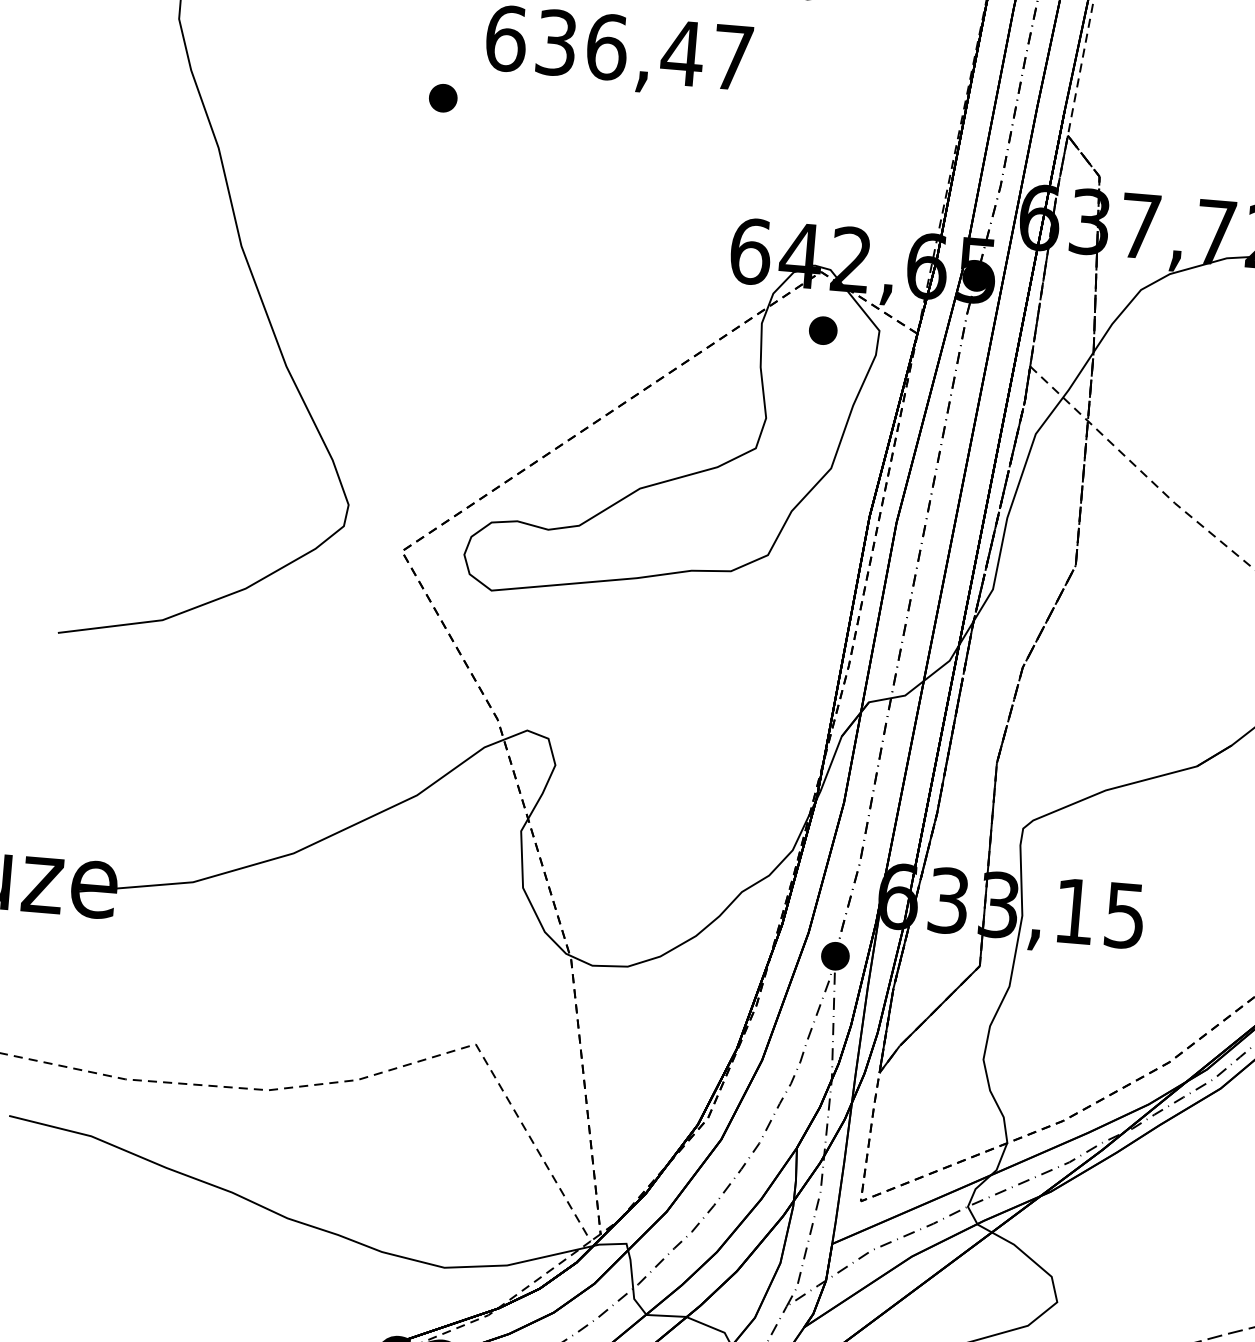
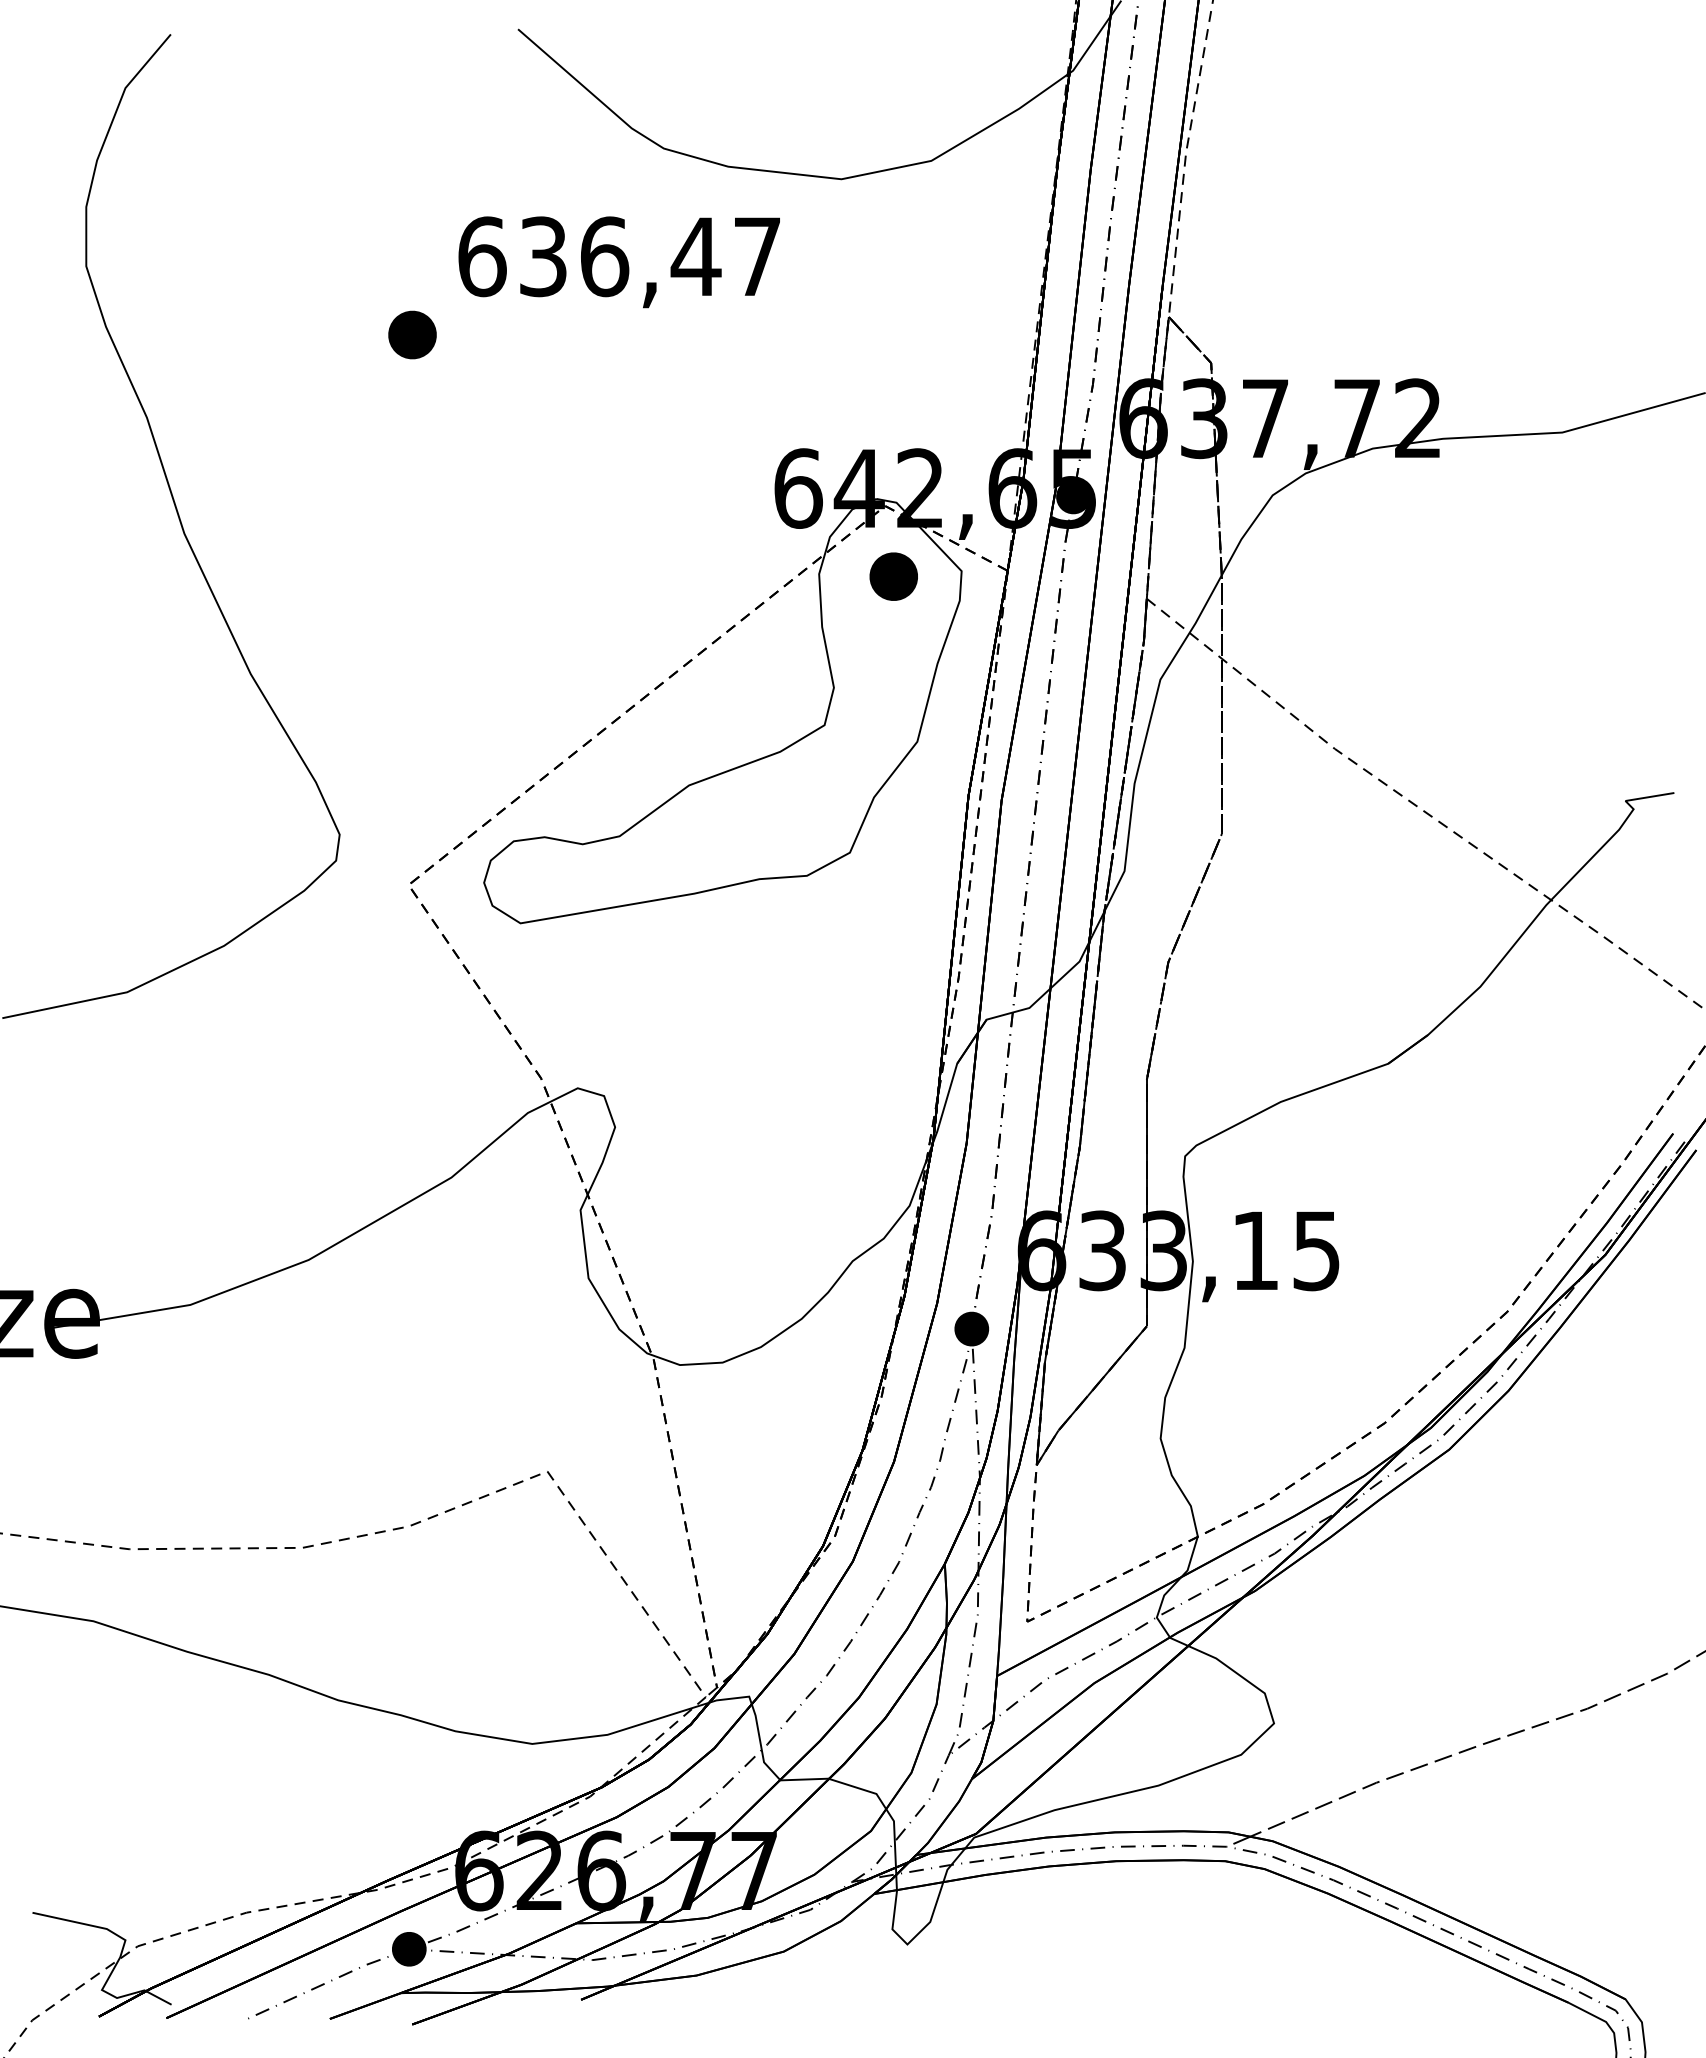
part: (443, 97) -> (412, 334), size x1.4
part: (822, 330) -> (893, 576), size x1.4

